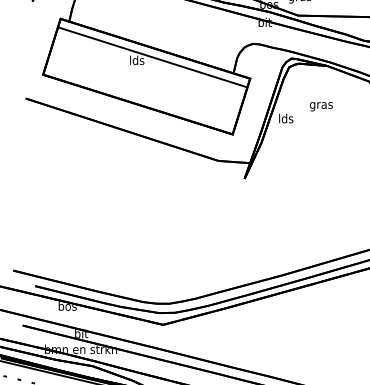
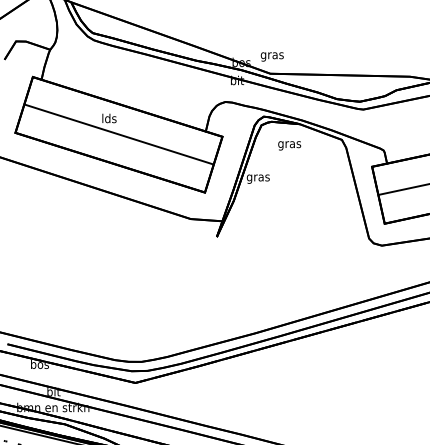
line: (153, 57) -> (119, 134), moved
text: (321, 106) -> (289, 145), moved
text: (285, 119) -> (257, 177), lds -> gras

